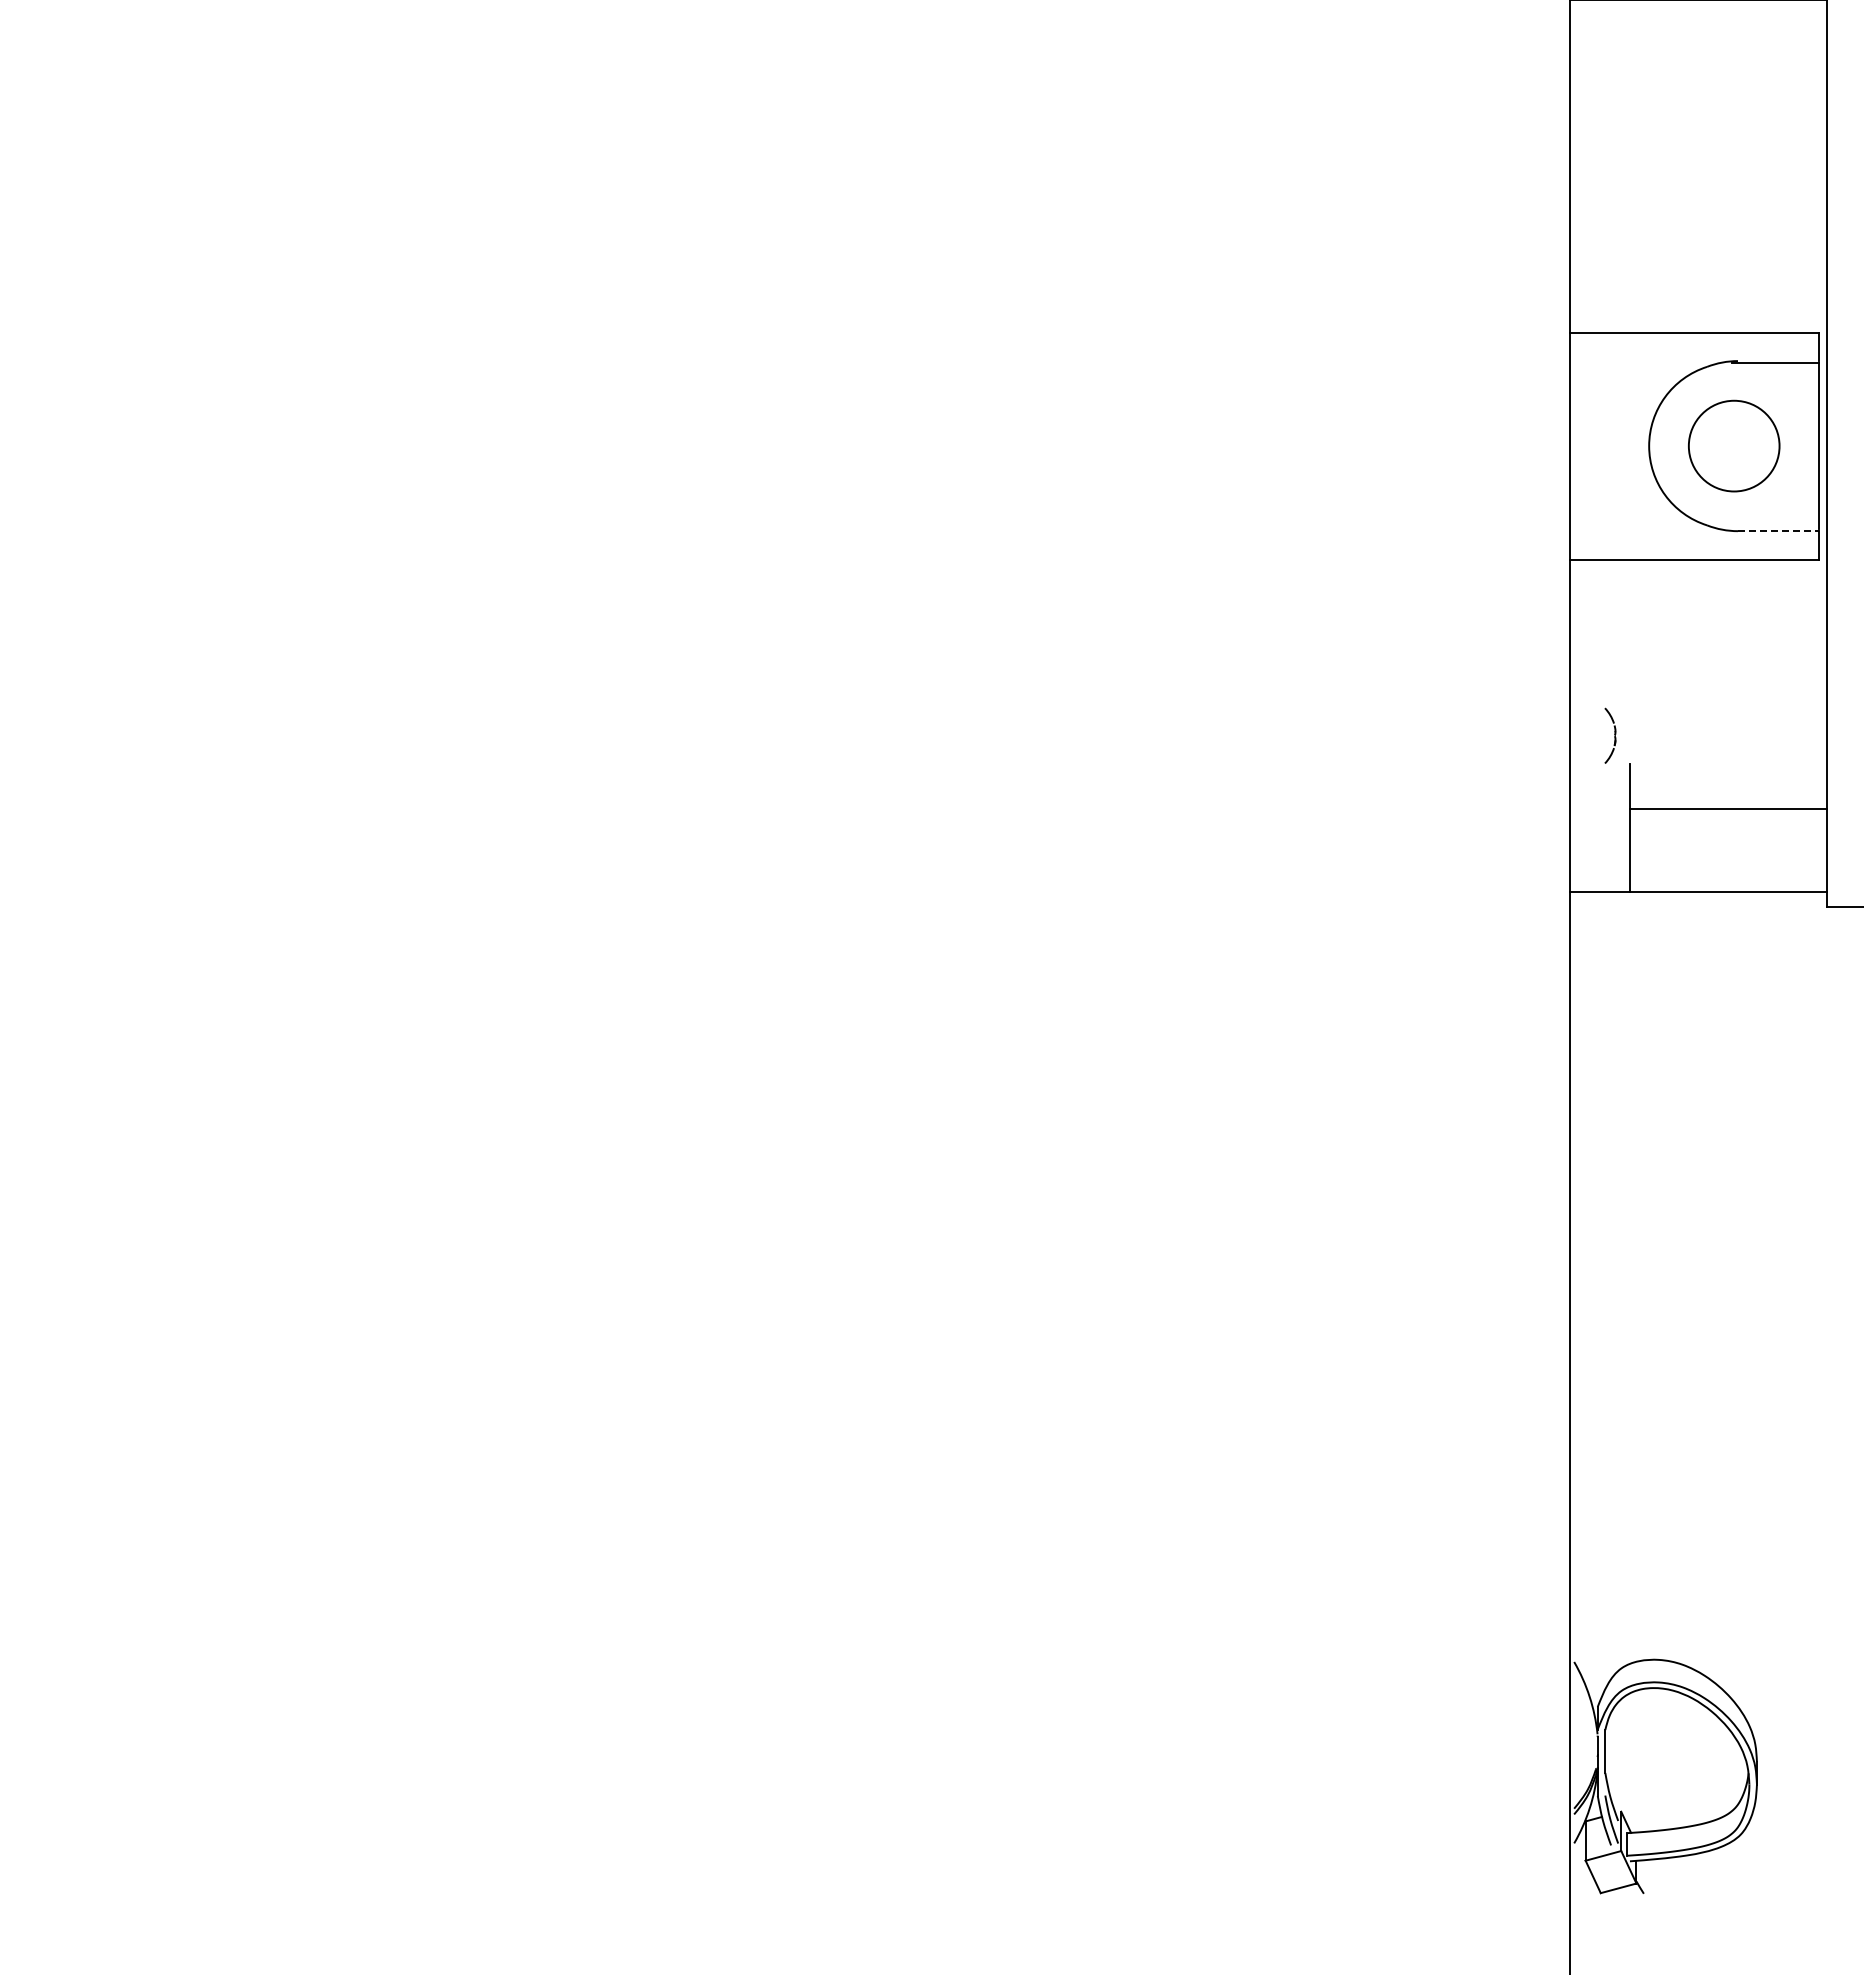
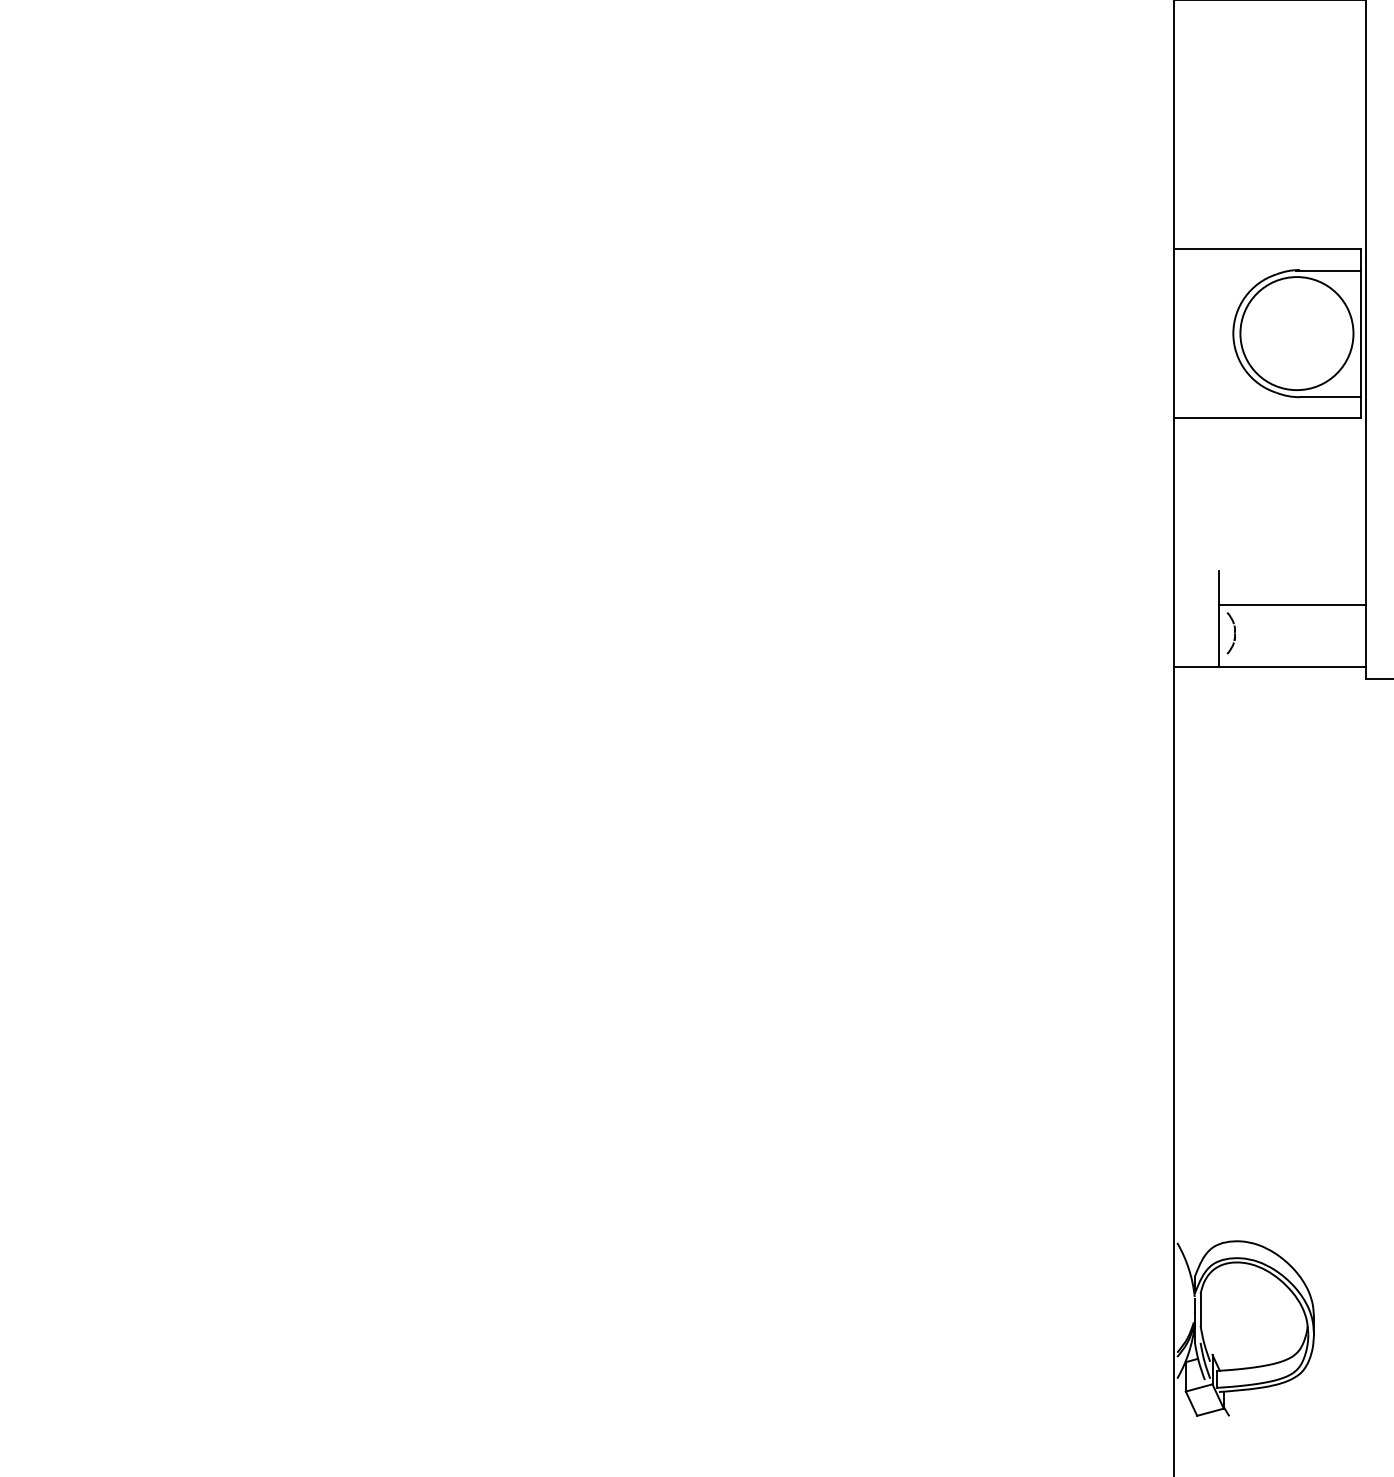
circle: (1733, 445) -> (1296, 333), size x1.67
line: (1778, 531) -> (1330, 397), dashed -> solid
part: (1610, 735) -> (1231, 633), moved

